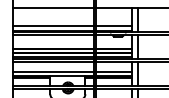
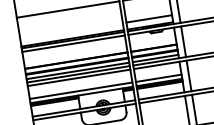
line: (52, 25) -> (70, 31), removed

